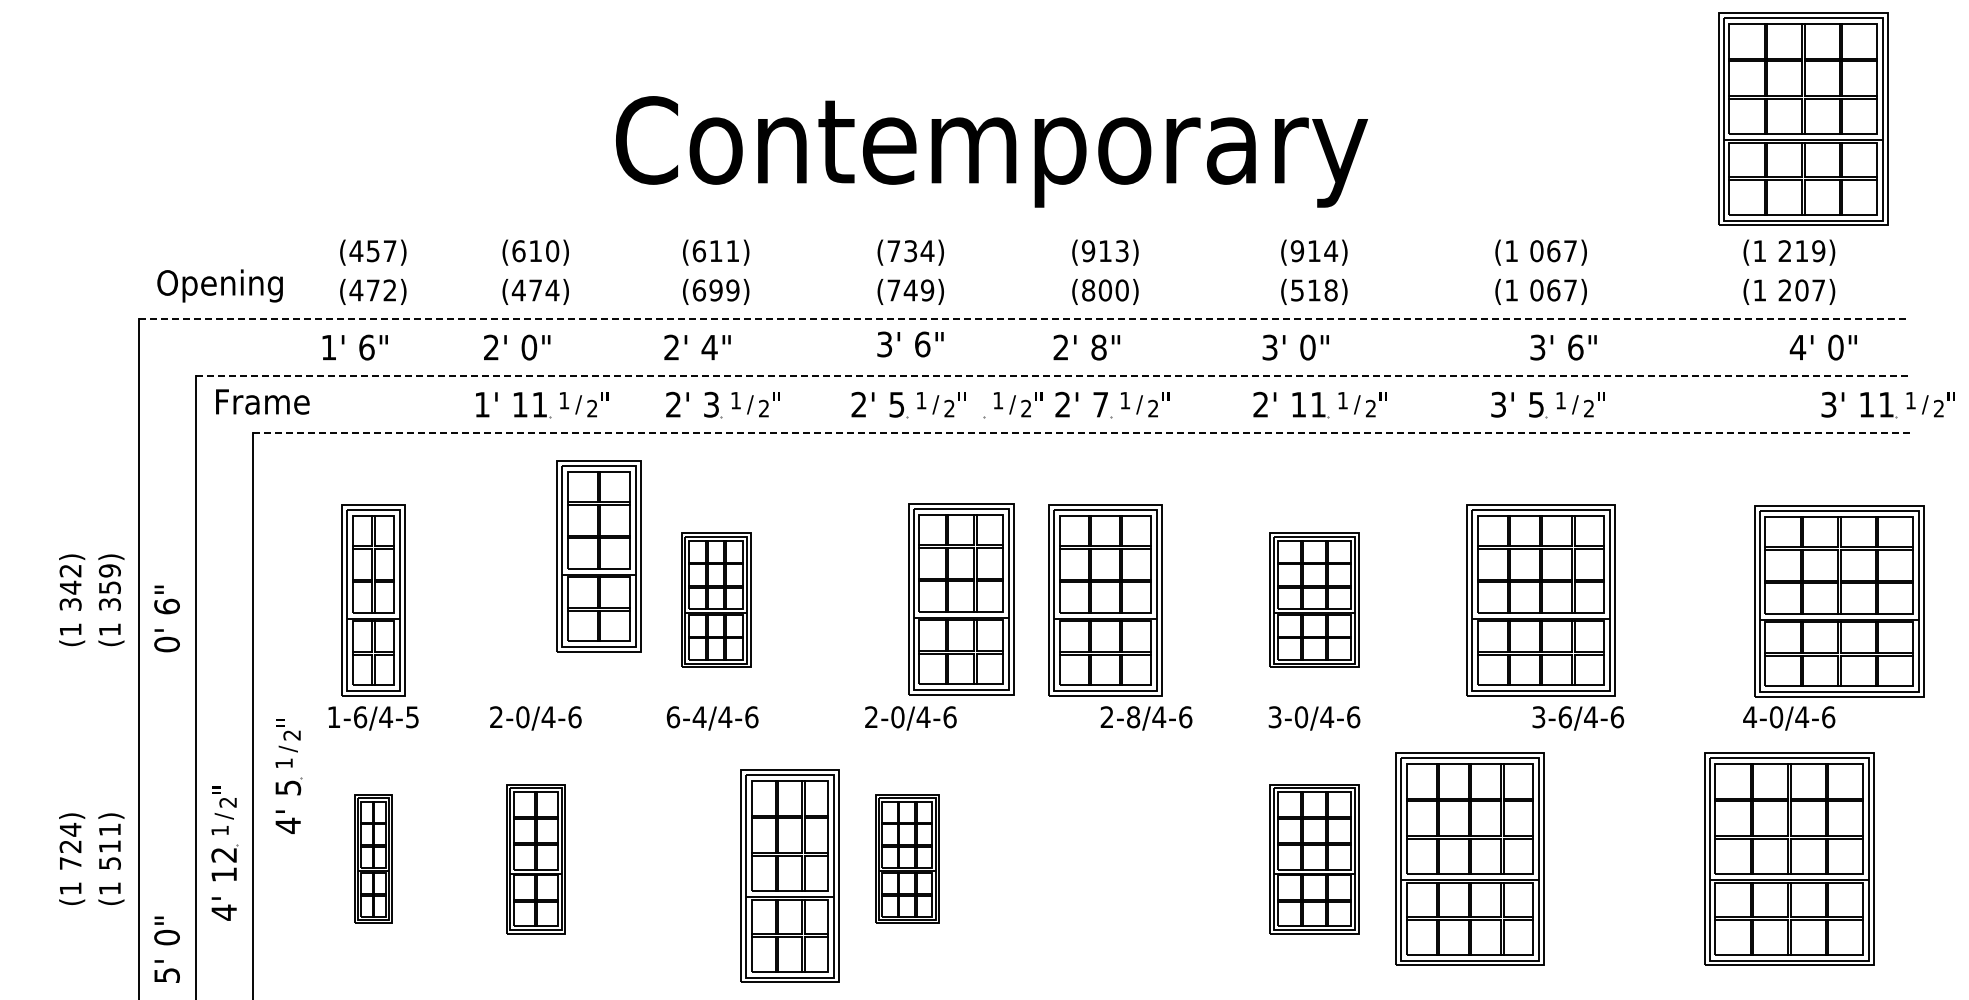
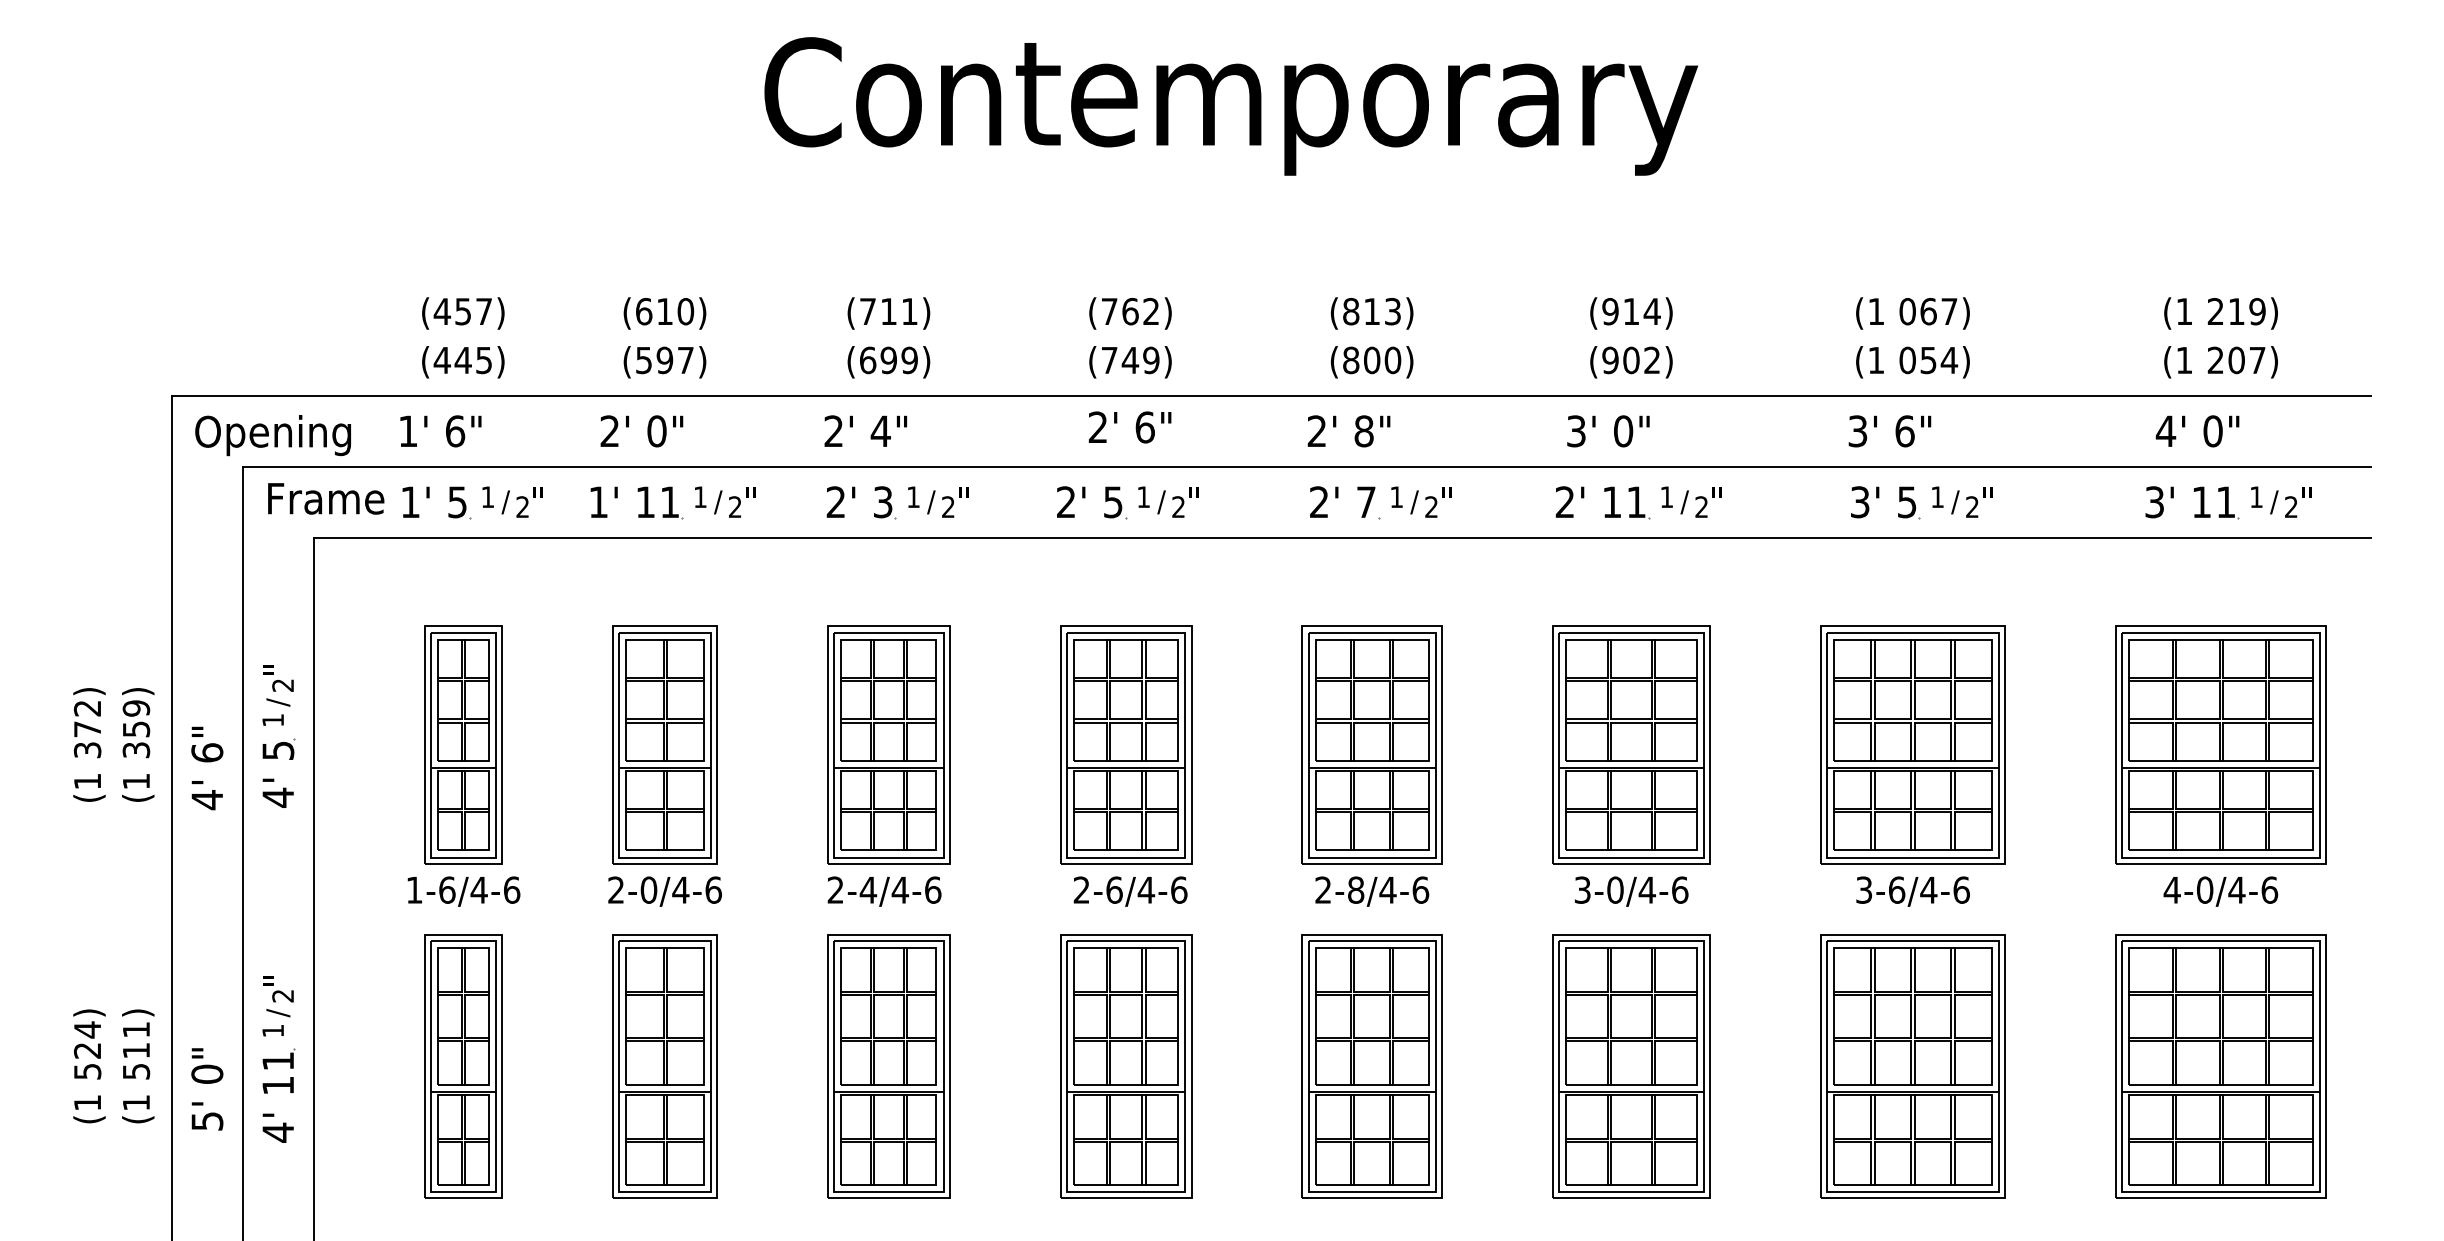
part: (1803, 118) -> (2238, 146), removed
text: (991, 151) -> (1230, 105), moved
text: (699, 251) -> (868, 312), (611) -> (711)
text: (919, 251) -> (1141, 312), (734) -> (762)
text: (1088, 251) -> (1351, 312), (913) -> (813)
text: (219, 285) -> (272, 434), moved
text: (381, 290) -> (473, 360), (472) -> (445)
text: (535, 290) -> (664, 360), (474) -> (597)
text: (1313, 290) -> (1630, 360), (518) -> (902)
text: (1562, 290) -> (1939, 360), 067) -> 054)
line: (1024, 319) -> (1271, 396), dashed -> solid
text: (884, 344) -> (1097, 427), 3' -> 2'
text: (1563, 347) -> (1889, 431), moved
text: (1822, 347) -> (2196, 431), moved
line: (1053, 376) -> (1307, 467), dashed -> solid
part: (1887, 404) -> (2227, 501), moved
part: (380, 405) -> (472, 503), added
part: (1012, 405) -> (1256, 503), removed
line: (1081, 433) -> (1342, 537), dashed -> solid
part: (598, 556) -> (664, 745), moved
text: (70, 587) -> (87, 729), 342) -> 372)
part: (961, 599) -> (1126, 745), moved
part: (715, 600) -> (888, 745), size x1.43
part: (1314, 600) -> (1631, 745), size x1.43
part: (1839, 601) -> (2221, 745), moved
text: (166, 644) -> (206, 799), 0' -> 4'
text: (412, 717) -> (511, 890), 1-6/4-5 -> 1-6/4-6
text: (673, 717) -> (835, 890), 6-4/4-6 -> 2-4/4-6
text: (897, 717) -> (1114, 890), 2-0/4-6 -> 2-6/4-6
text: (1146, 718) -> (1372, 891), moved
text: (1578, 718) -> (1913, 891), moved
part: (288, 776) -> (278, 736), moved
text: (223, 855) -> (277, 1061), 12 -> 11
part: (373, 858) -> (463, 1065), size x1.67
part: (535, 858) -> (664, 1065), size x1.43
part: (907, 858) -> (1126, 1065), size x1.67
part: (1105, 858) -> (1372, 1065), added
part: (1314, 858) -> (1631, 1065), size x1.43
part: (1469, 858) -> (1912, 1065), moved
text: (70, 863) -> (87, 1071), 724) -> 524)
part: (789, 875) -> (888, 1065), moved
text: (166, 949) -> (206, 1089), moved

